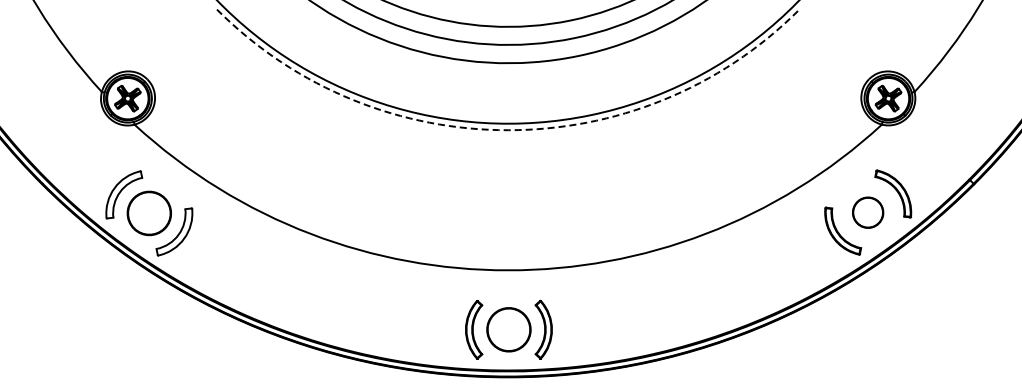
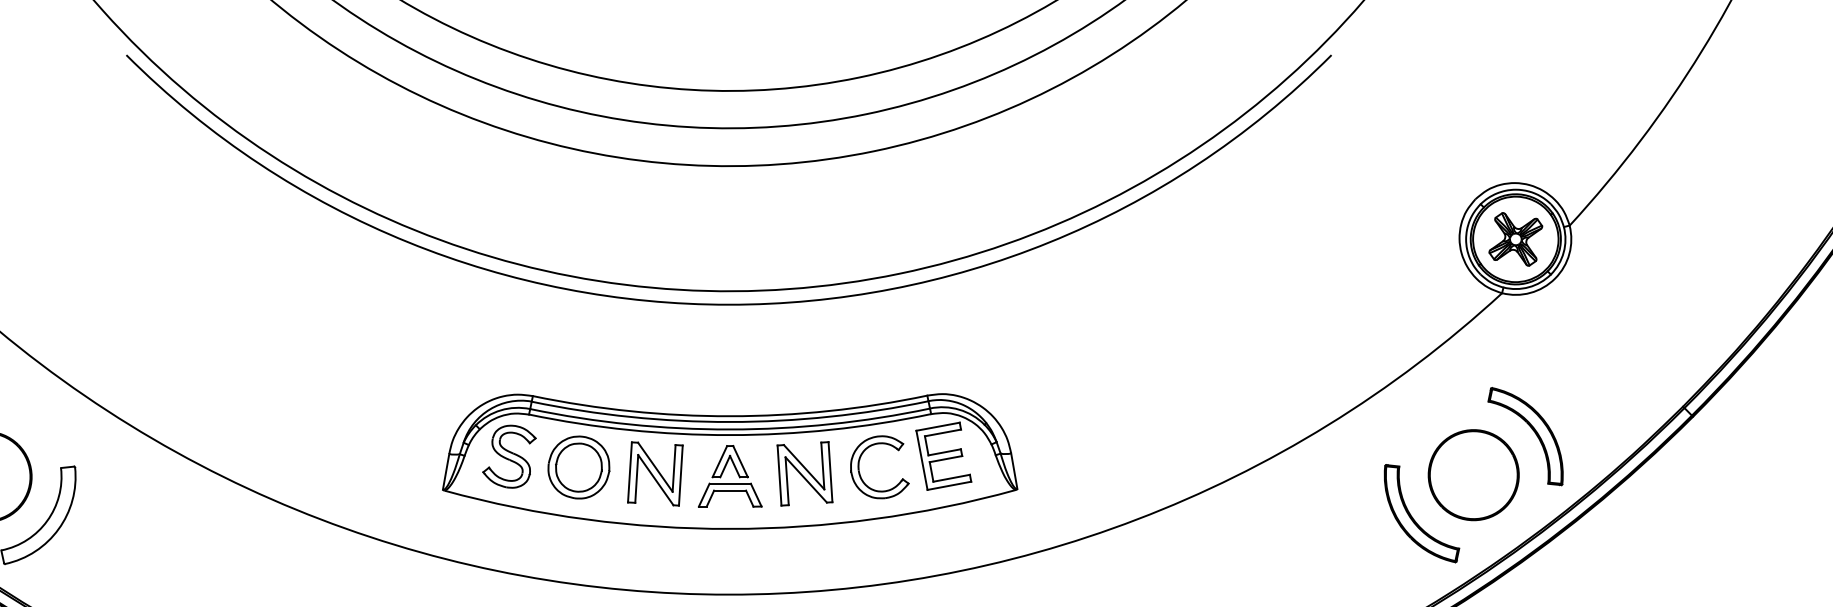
arc: (508, 130) -> (729, 305), dashed -> solid
part: (508, 205) -> (729, 460), added
part: (867, 212) -> (1472, 474), size x1.43

